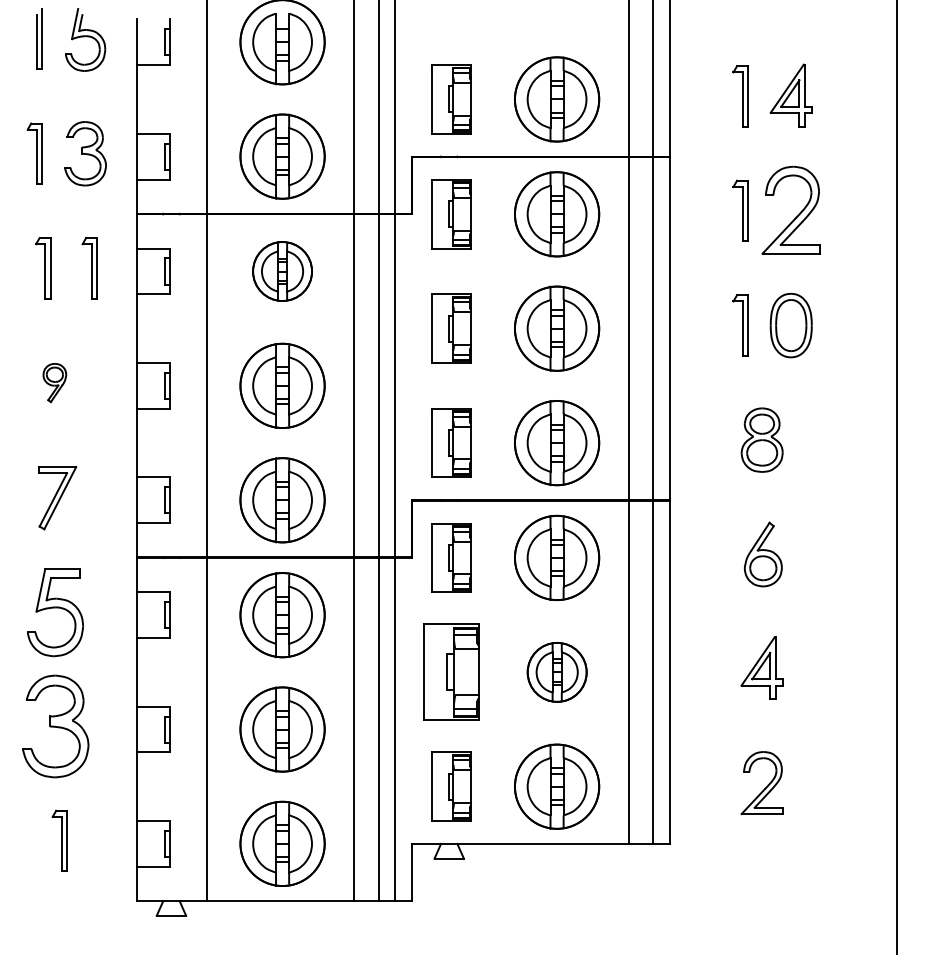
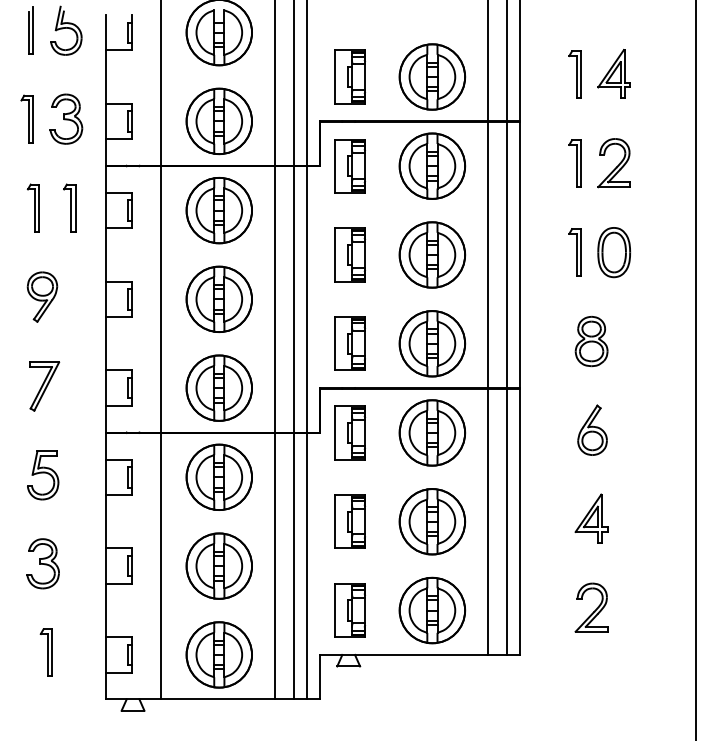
part: (790, 210) -> (613, 163), size x0.71
part: (282, 271) -> (219, 210), size x1.43
part: (54, 382) -> (42, 296), size x1.67
part: (55, 612) -> (43, 475), size x0.71
part: (451, 672) -> (350, 521), size x0.71
part: (557, 672) -> (432, 521), size x1.43
part: (55, 726) -> (43, 563), size x0.62

